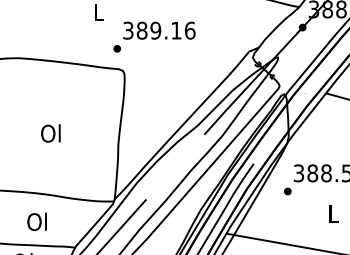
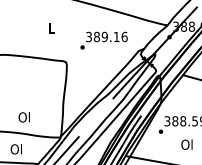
text: (153, 36) -> (103, 40), moved
text: (49, 133) -> (23, 117), moved
text: (332, 213) -> (186, 144), L -> Ol

